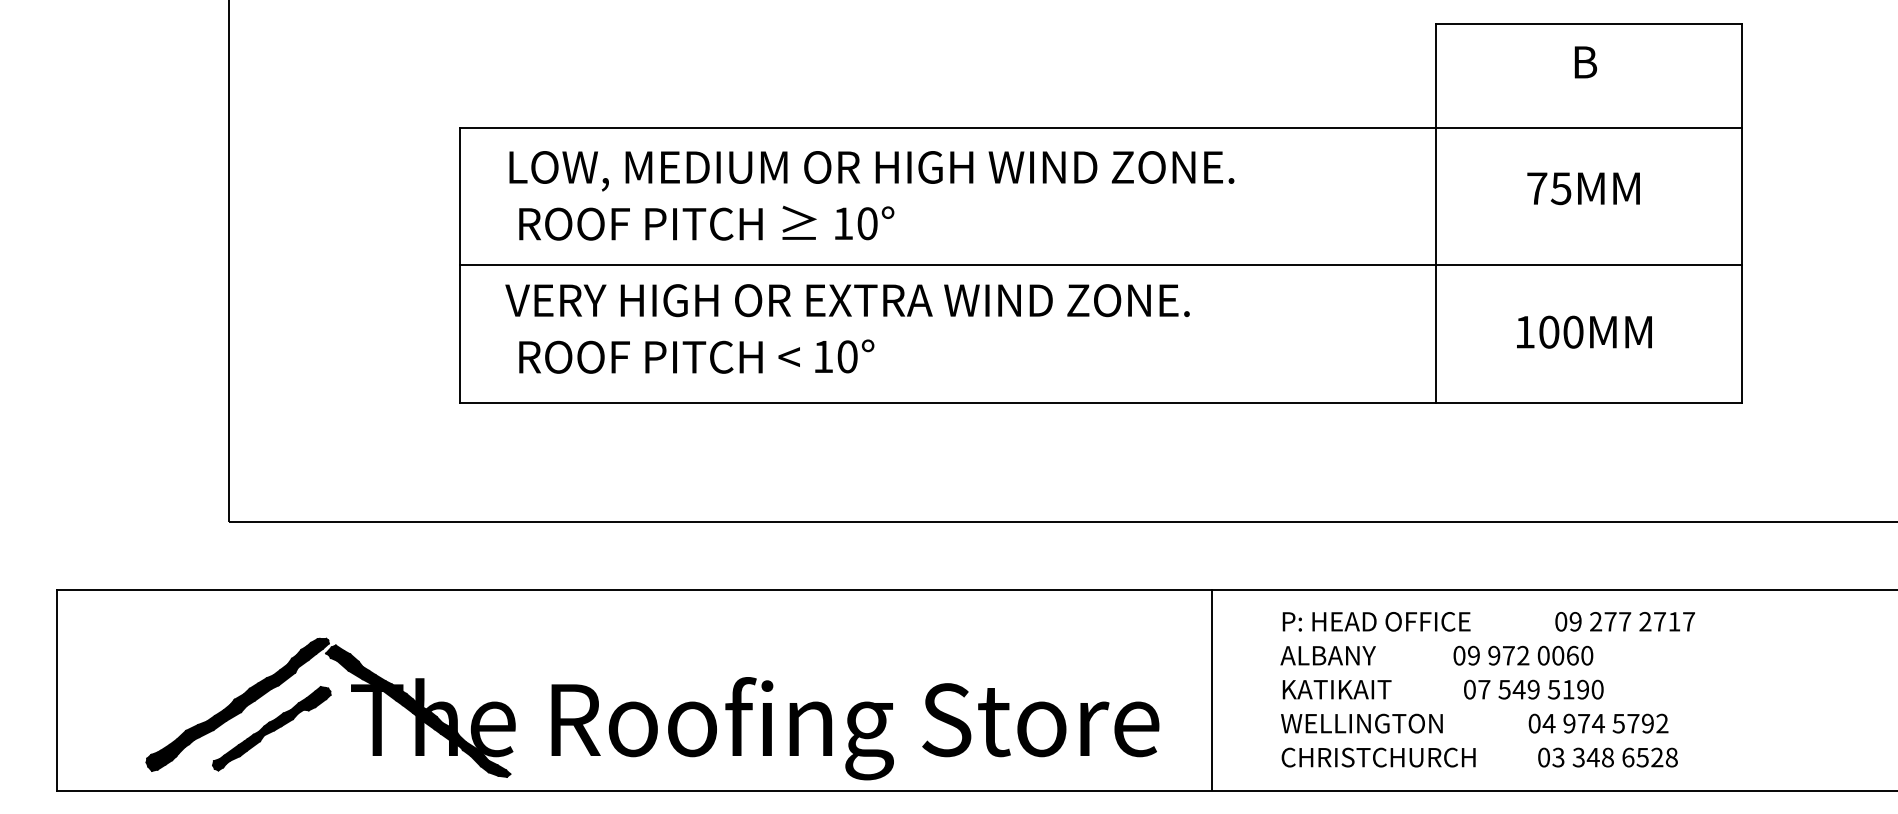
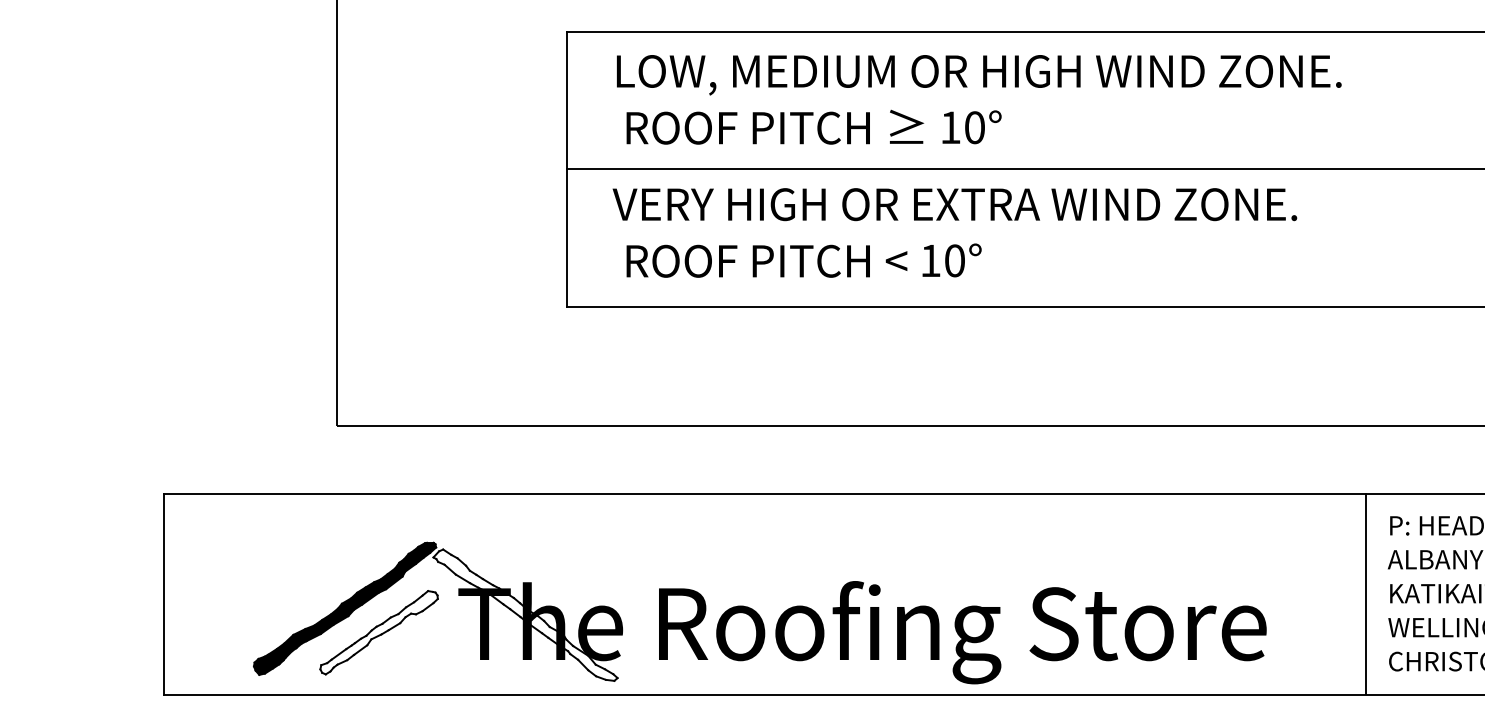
line: (1212, 689) -> (1365, 593), moved
fill: (418, 710) -> (525, 614), removed
fill: (271, 728) -> (378, 632), removed

